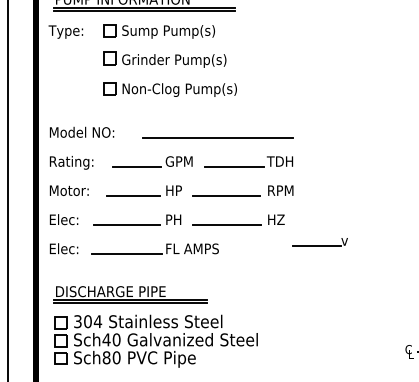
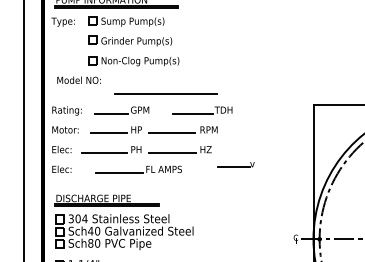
text: (81, 131) -> (78, 79), moved
part: (249, 162) -> (202, 110), moved
part: (154, 248) -> (138, 169), moved

